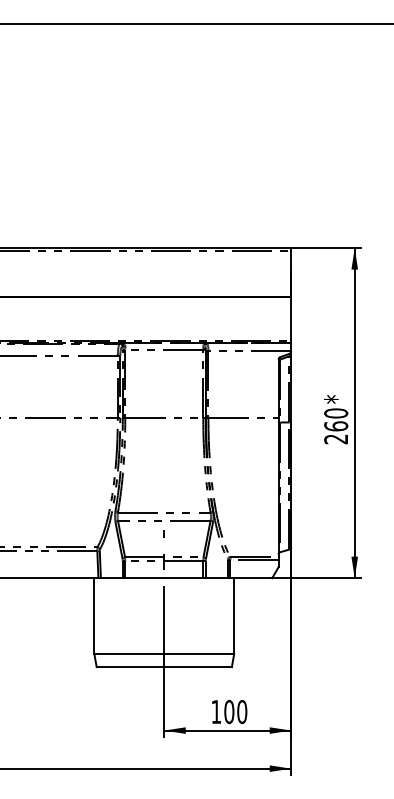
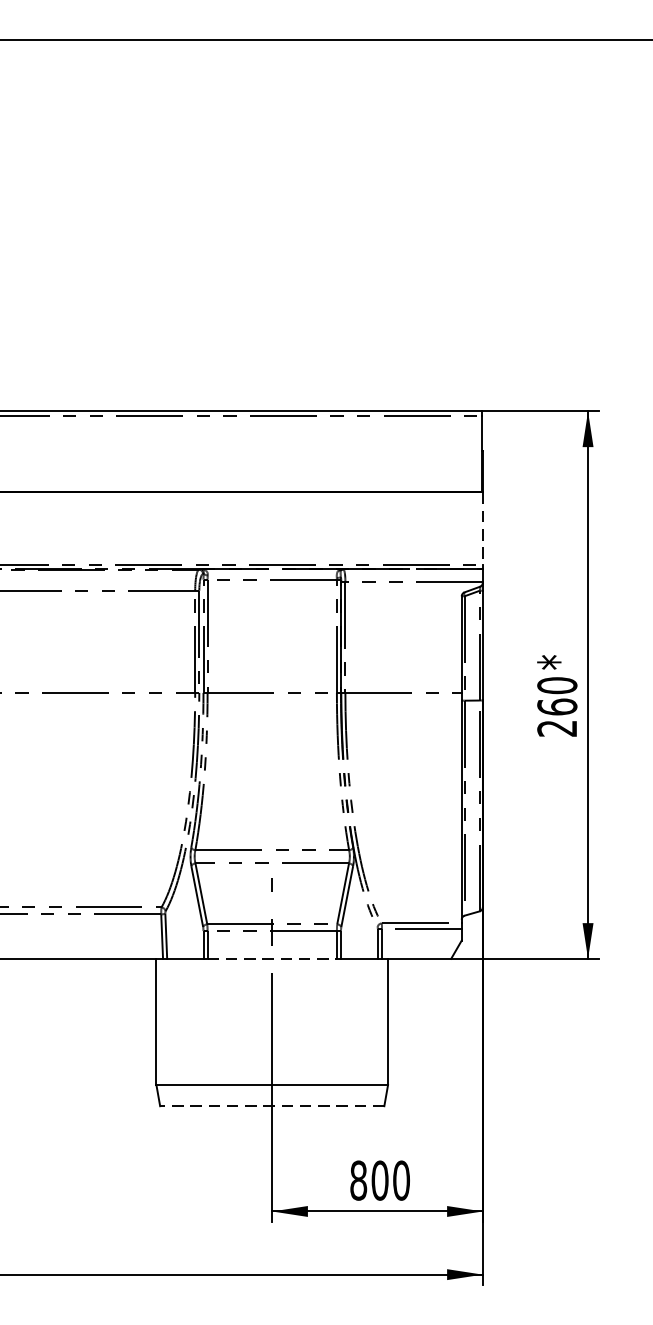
line: (291, 318) -> (483, 528), solid -> dashed
line: (164, 578) -> (272, 959), solid -> dashed
line: (164, 667) -> (272, 1106), solid -> dashed
text: (216, 711) -> (358, 1179), 100 -> 800

